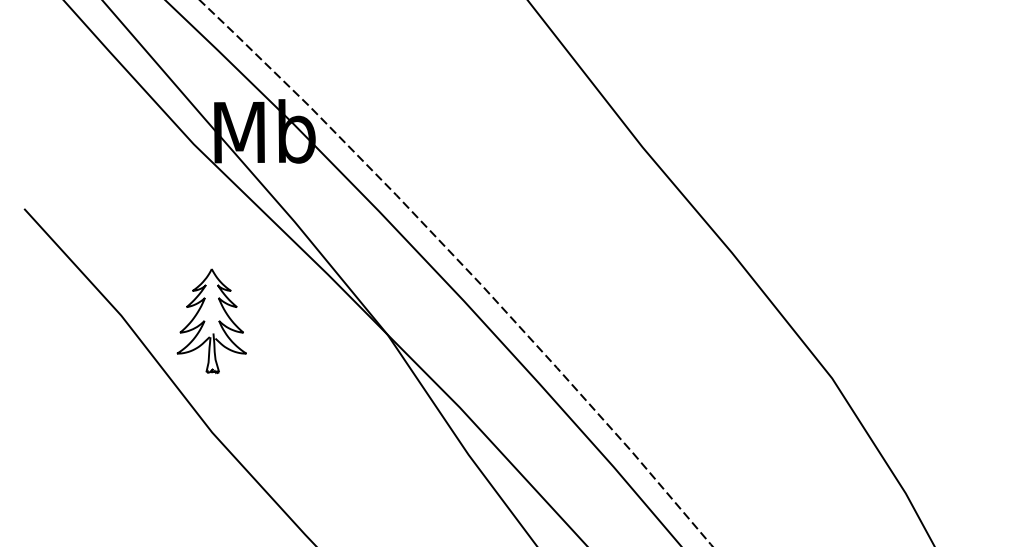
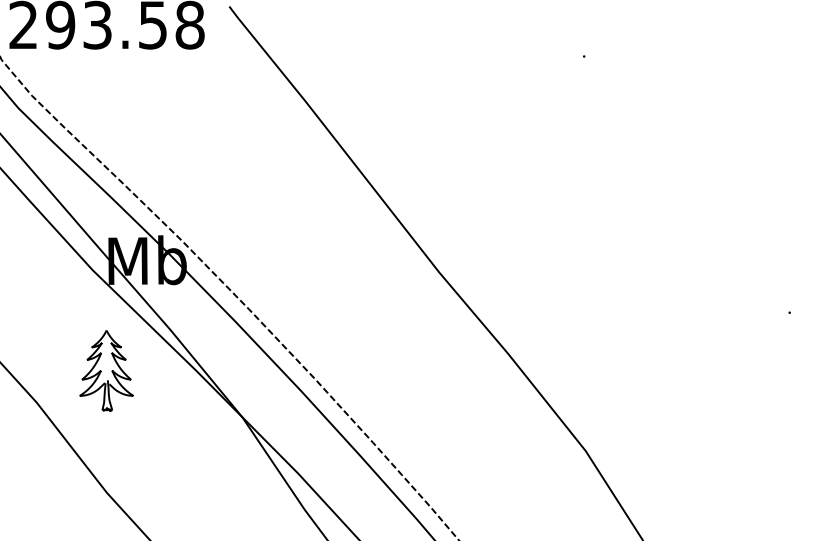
part: (211, 320) -> (106, 370), moved

